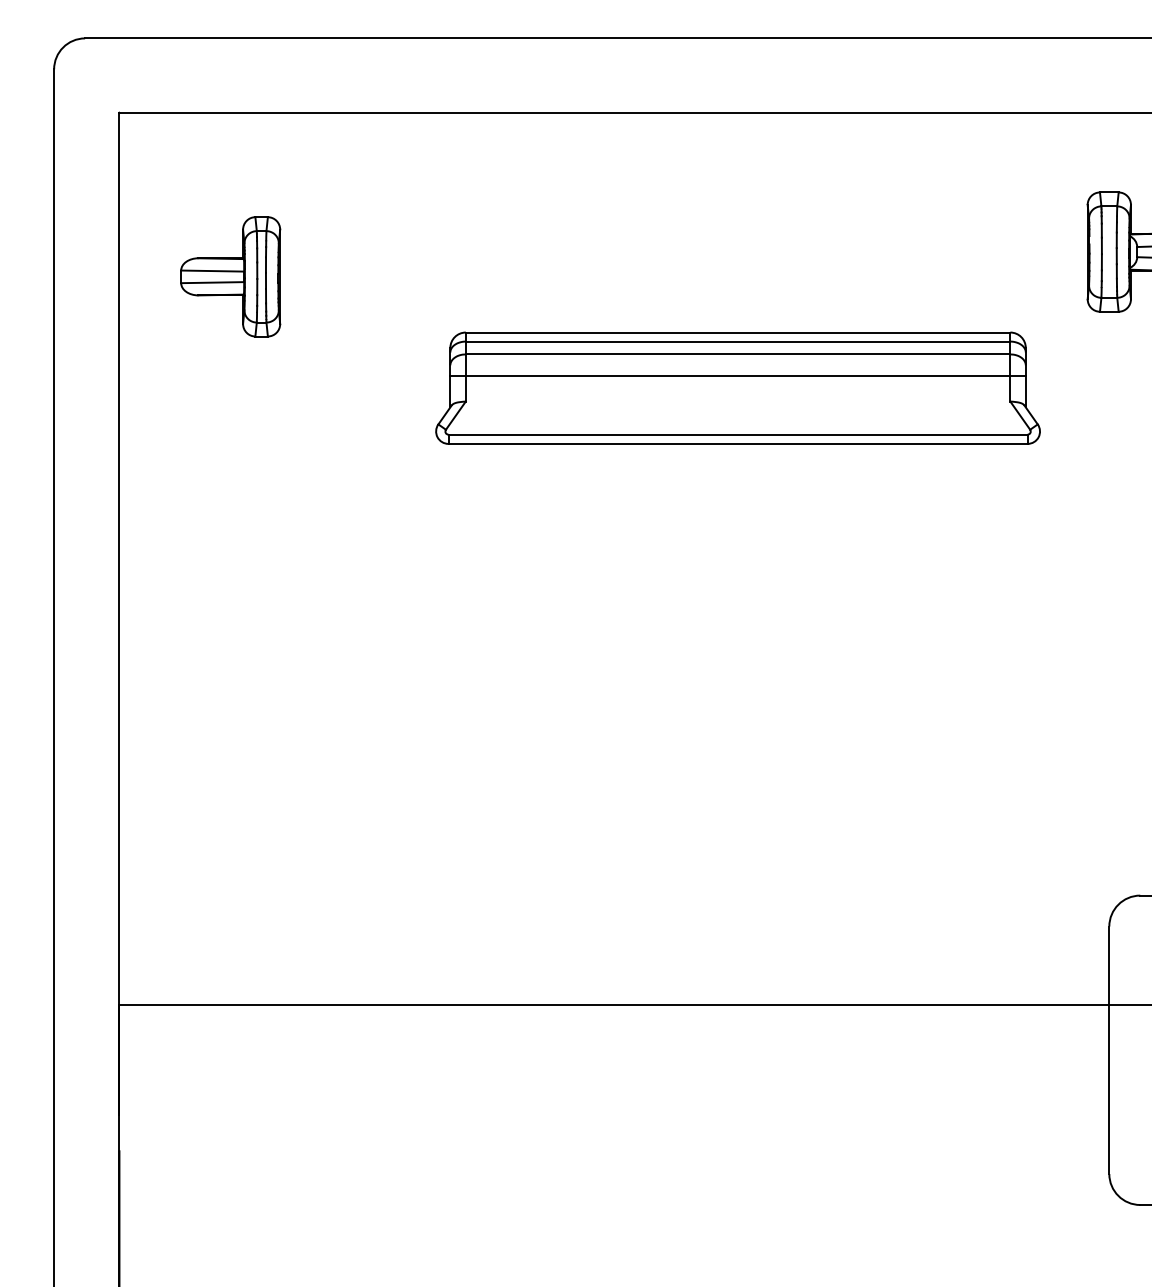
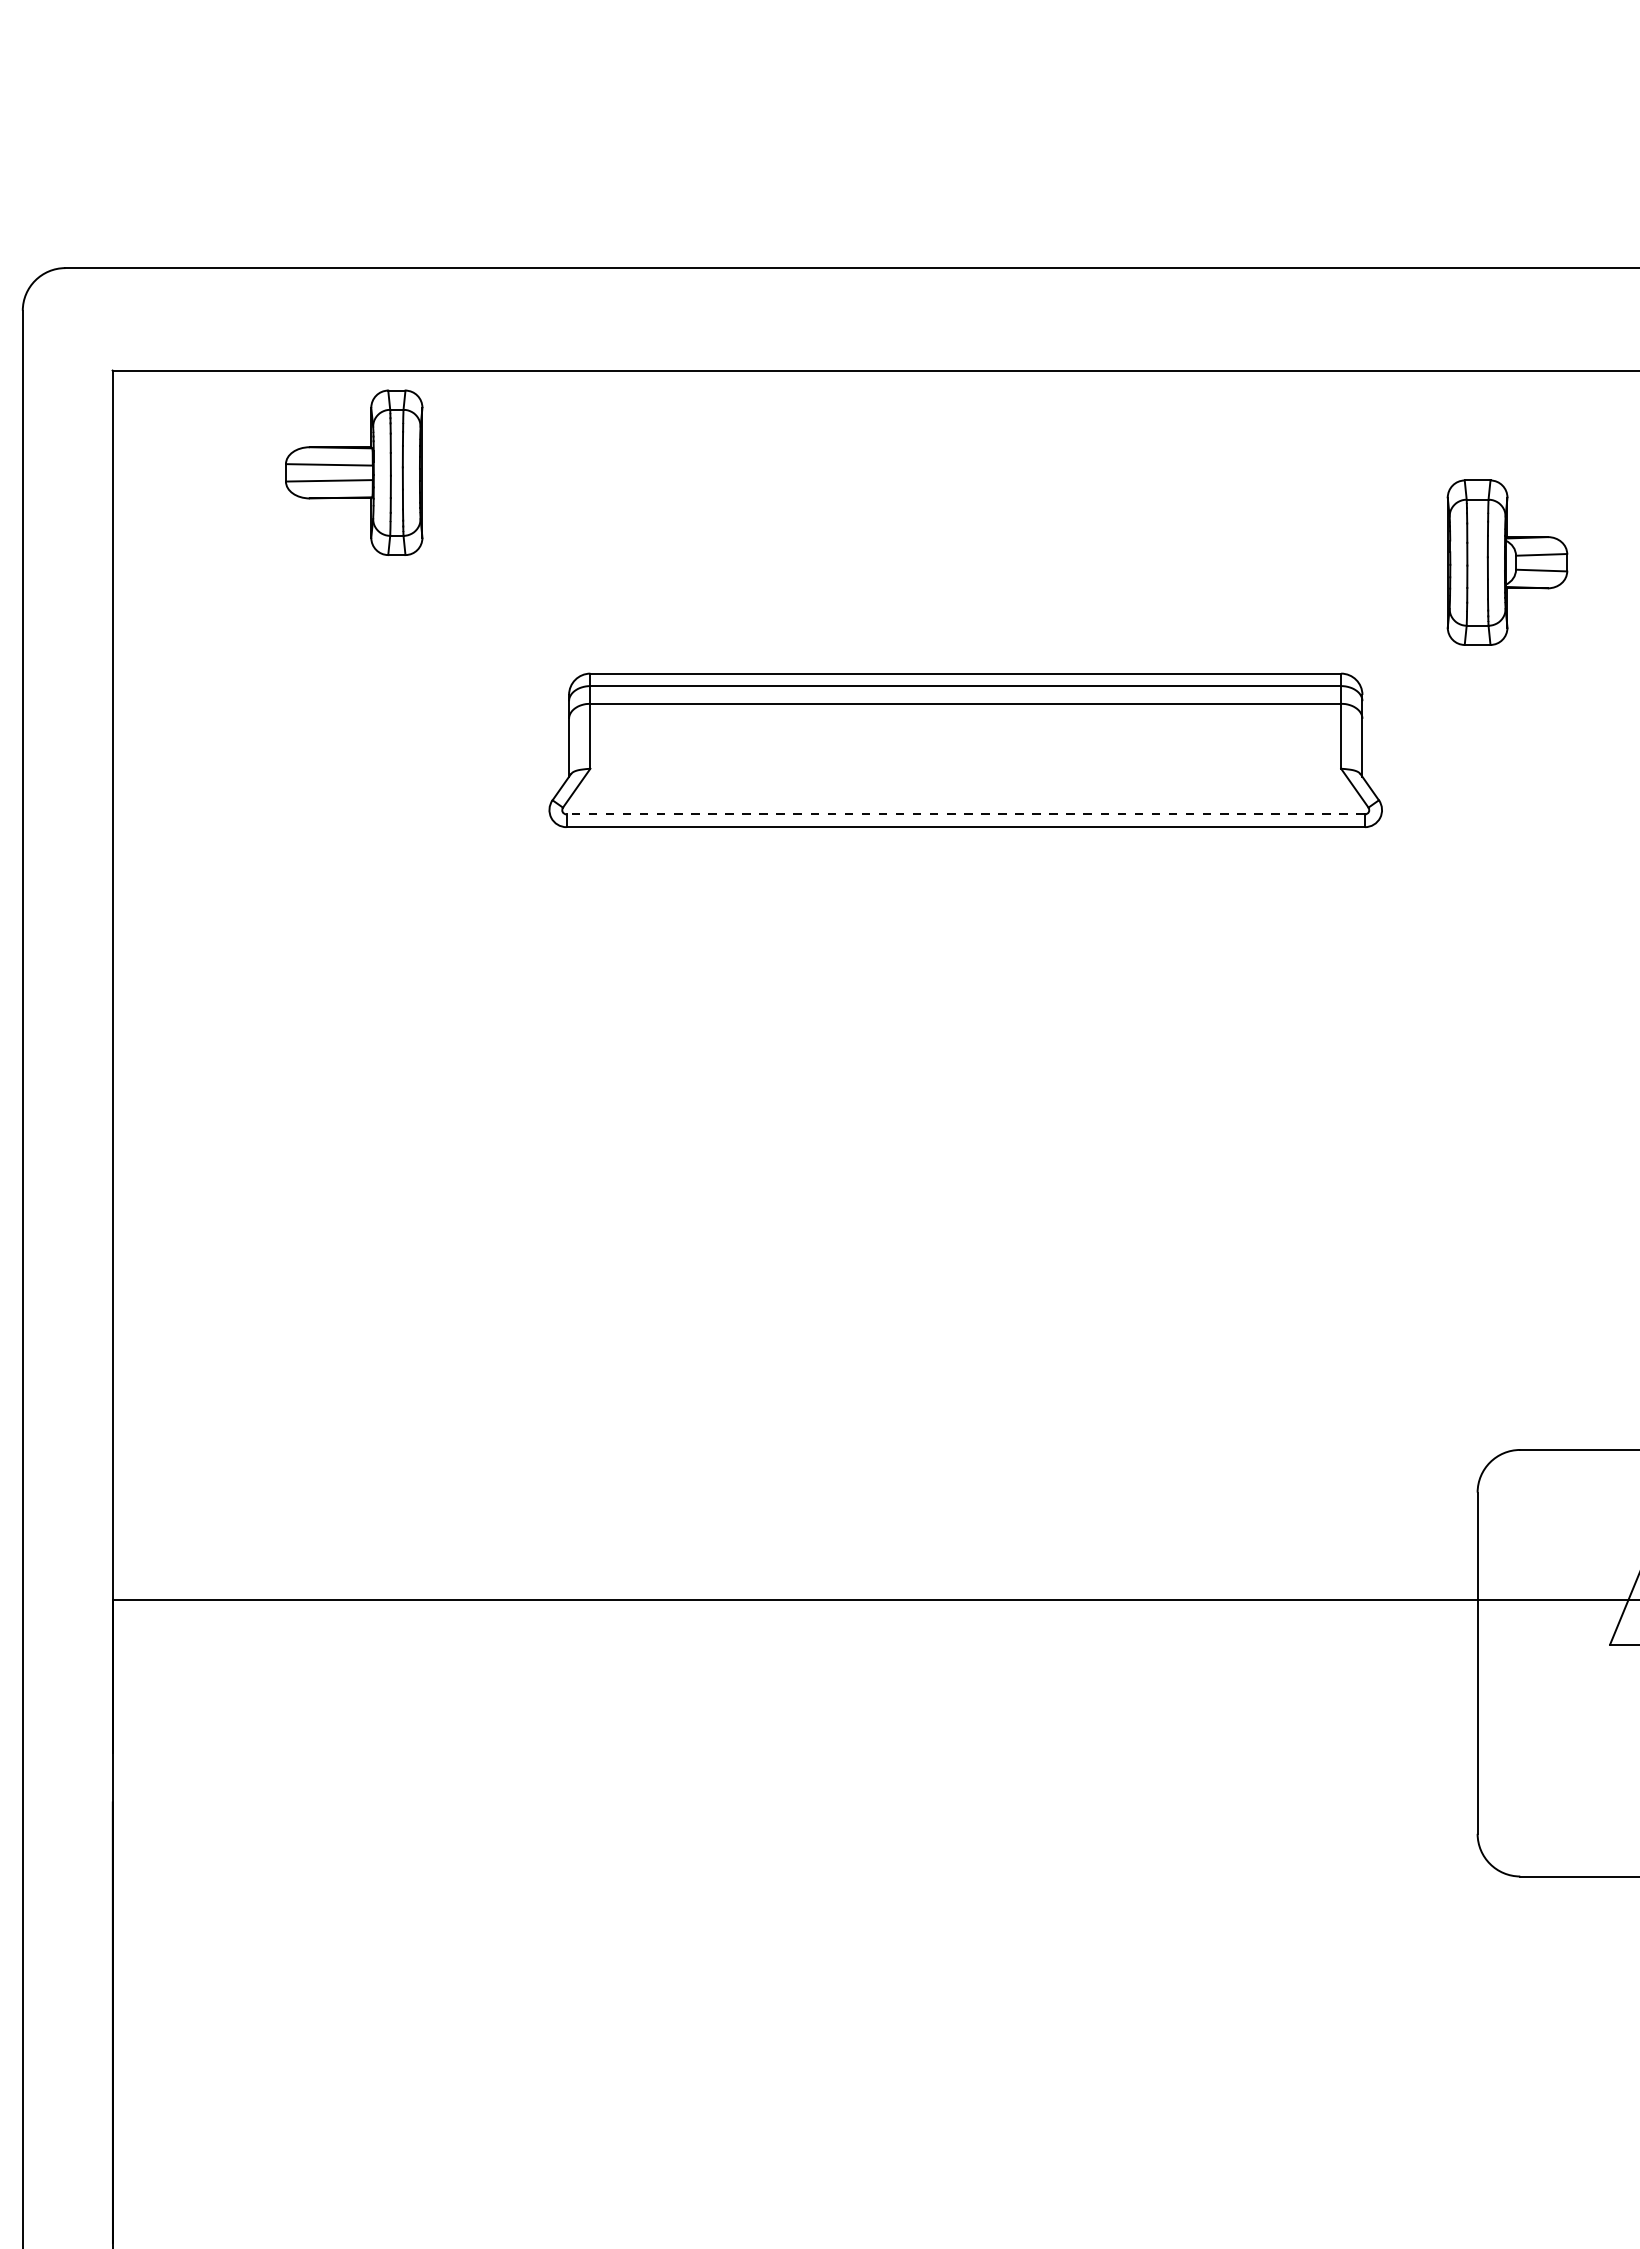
part: (230, 276) -> (354, 472), moved
line: (737, 375) -> (965, 733), removed
line: (737, 434) -> (965, 814), solid -> dashed

